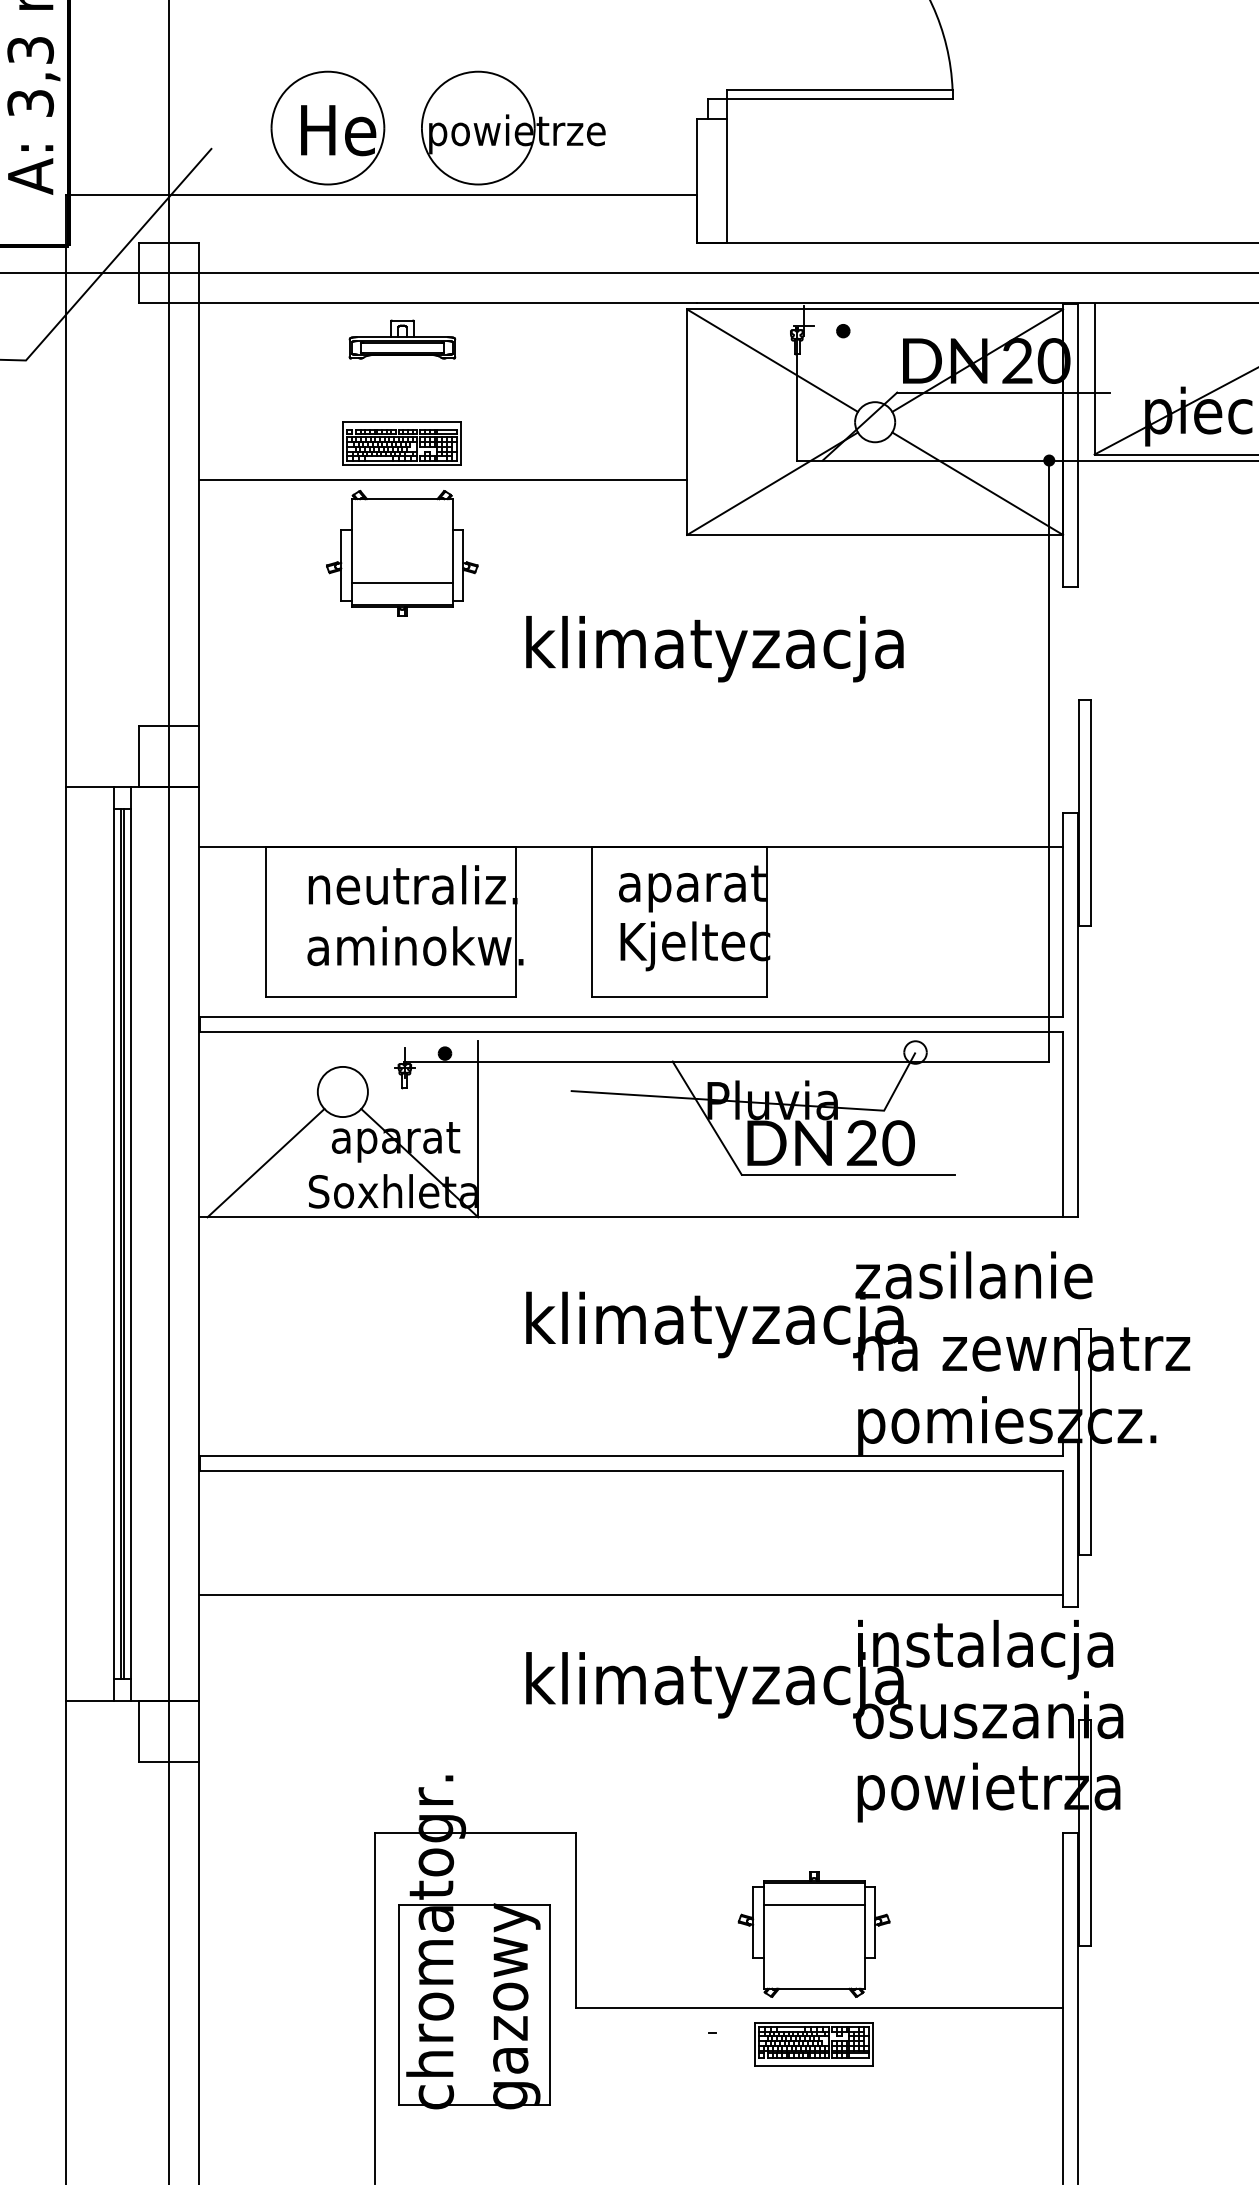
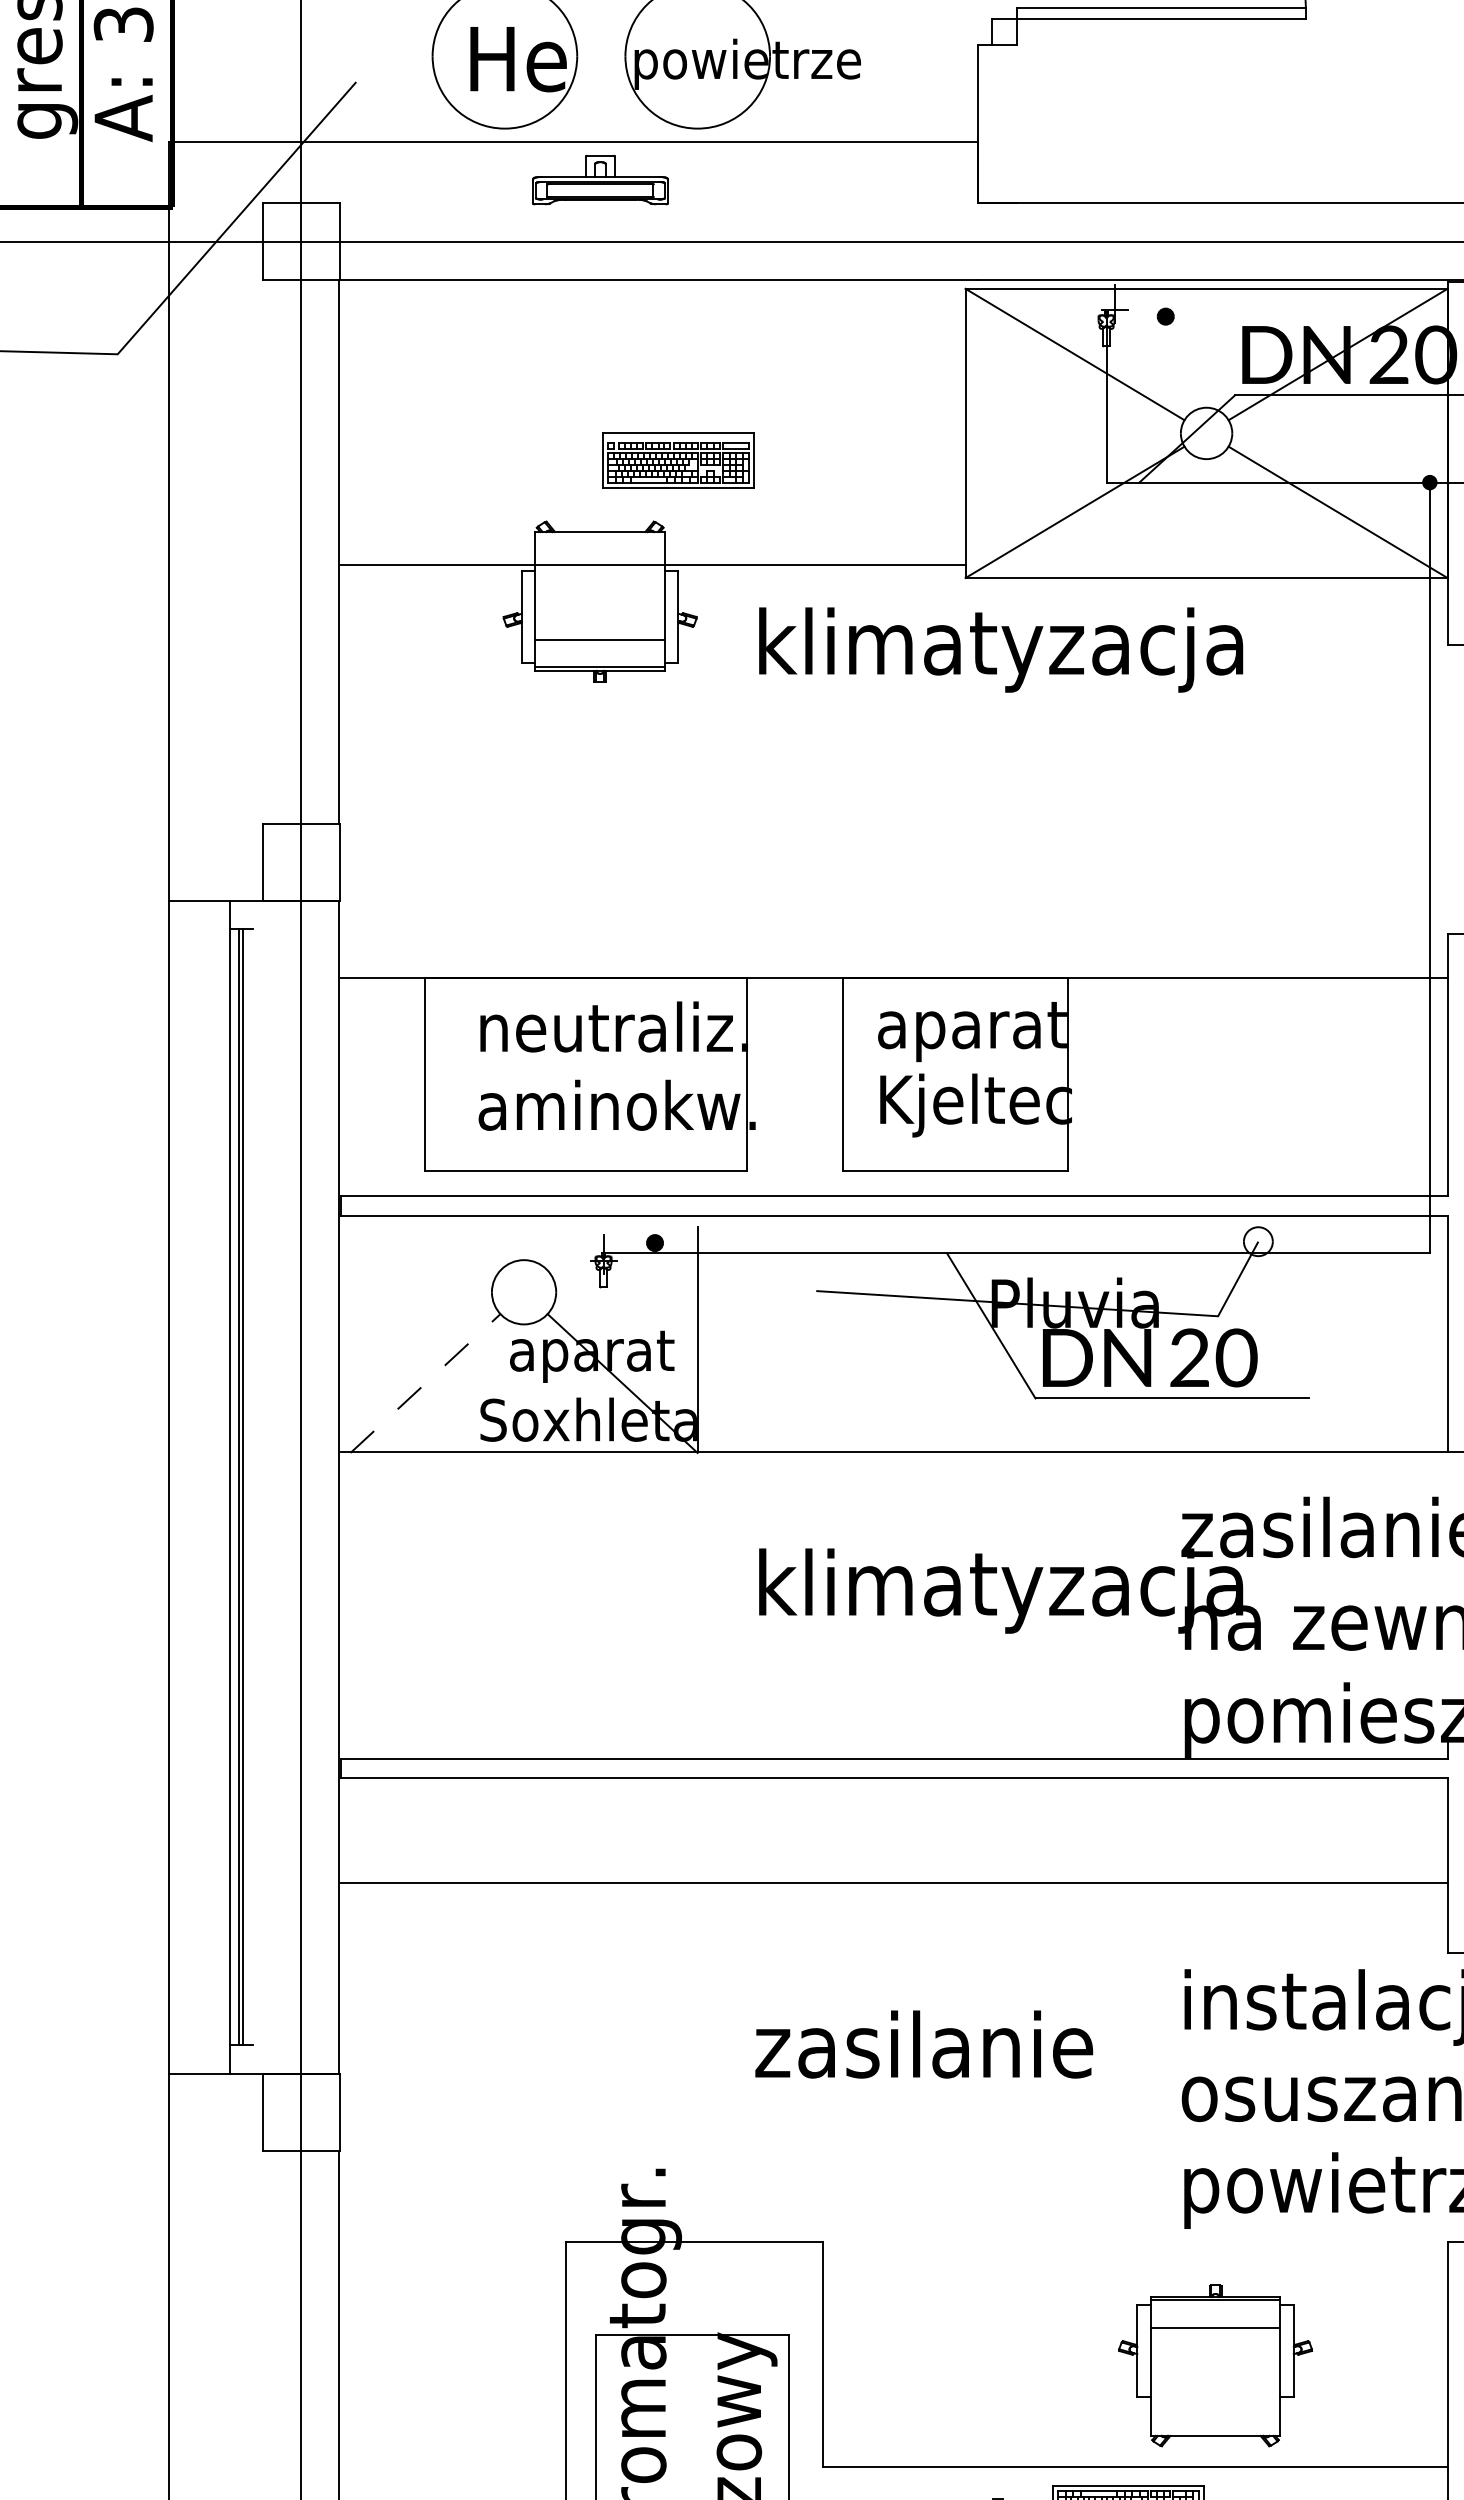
line: (727, 180) -> (1017, 123), removed
part: (402, 339) -> (600, 179), moved
part: (401, 443) -> (677, 460), moved
line: (443, 479) -> (653, 564), moved
text: (714, 649) -> (1000, 650), moved
line: (266, 1163) -> (426, 1383), solid -> dashed
line: (131, 1243) -> (253, 1486), removed
line: (631, 1594) -> (894, 1882), moved
text: (713, 1685) -> (999, 2053), klimatyzacja -> zasilanie
part: (813, 1934) -> (1214, 2366), moved

